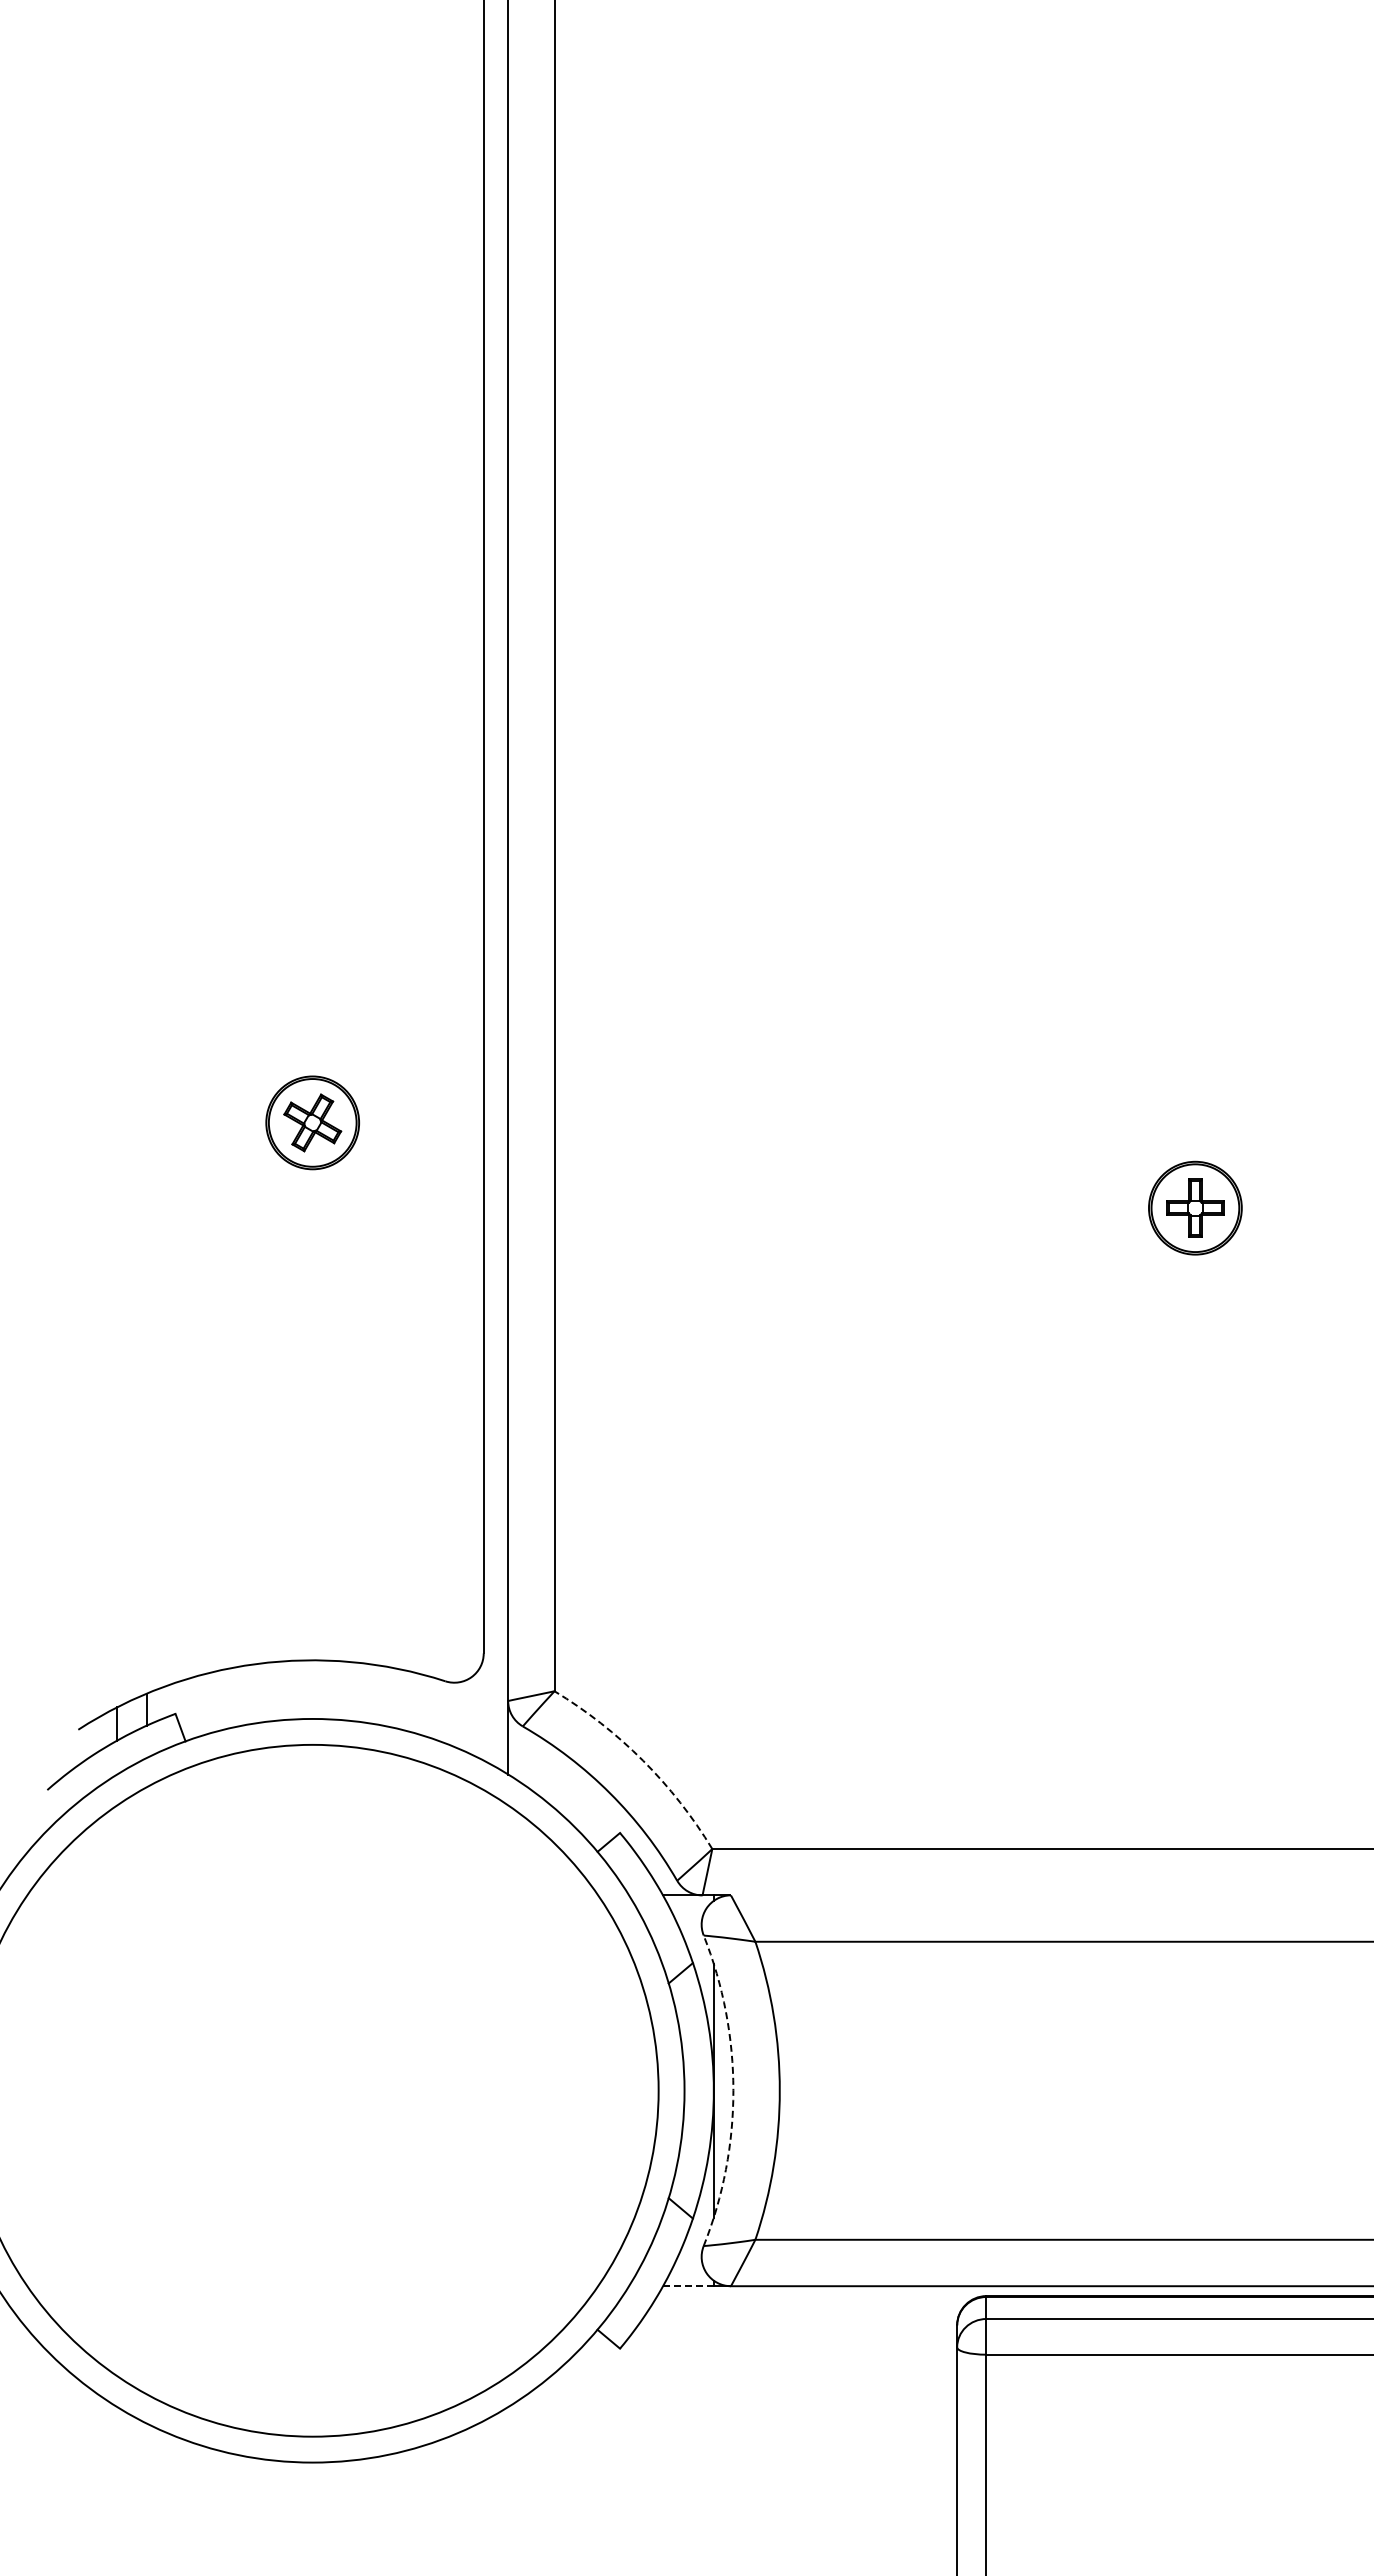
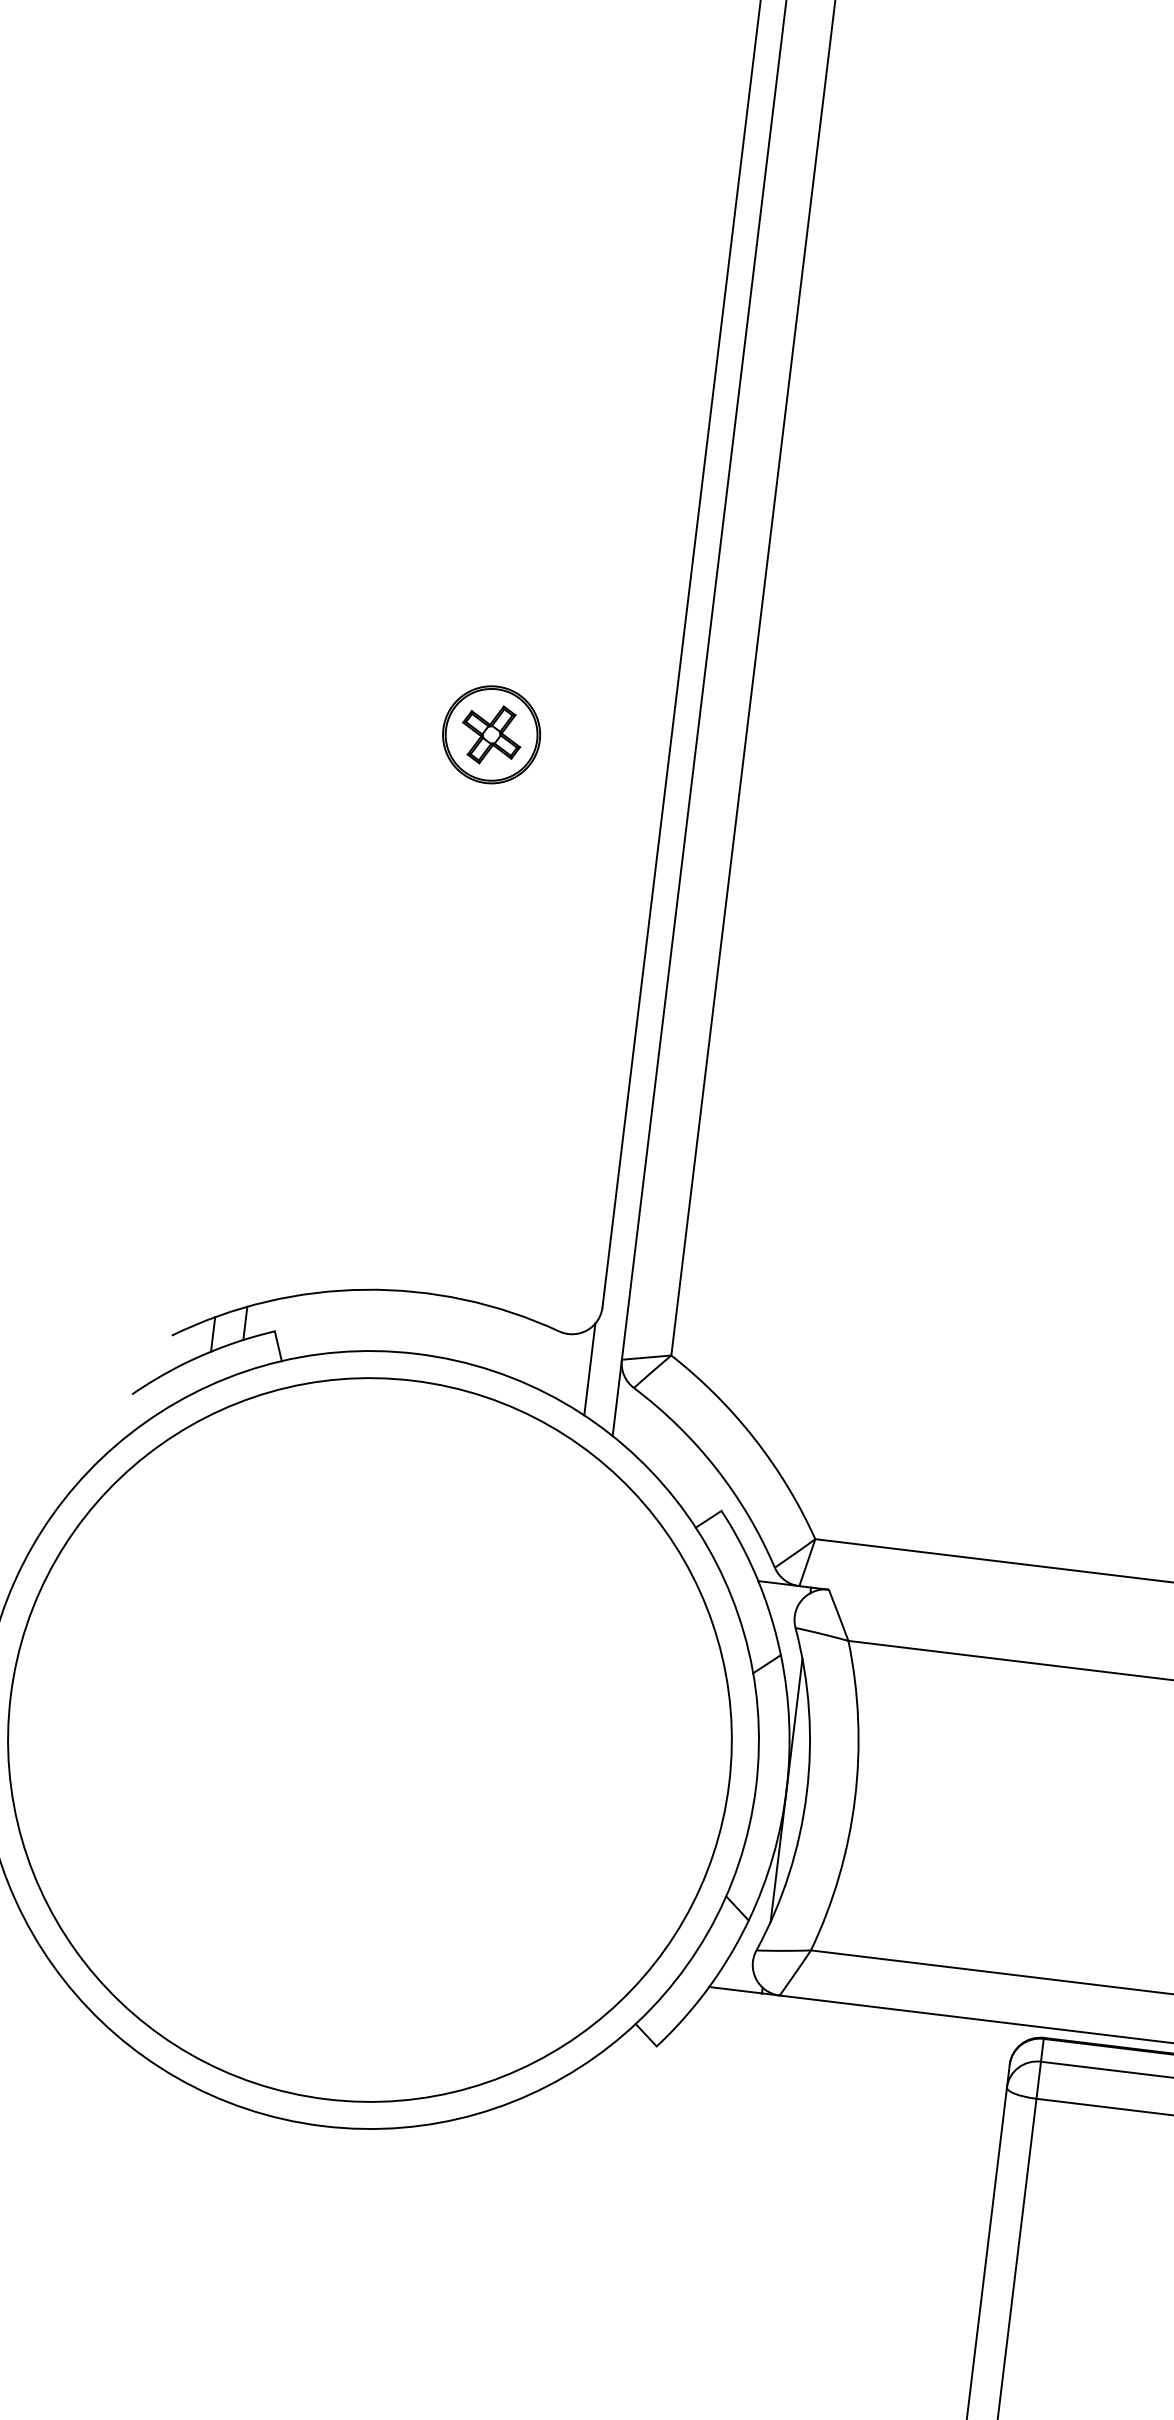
line: (478, 1713) -> (589, 1369), added
arc: (643, 1760) -> (754, 1438), dashed -> solid
arc: (733, 2090) -> (806, 1792), dashed -> solid
line: (687, 2286) -> (734, 1990), dashed -> solid

